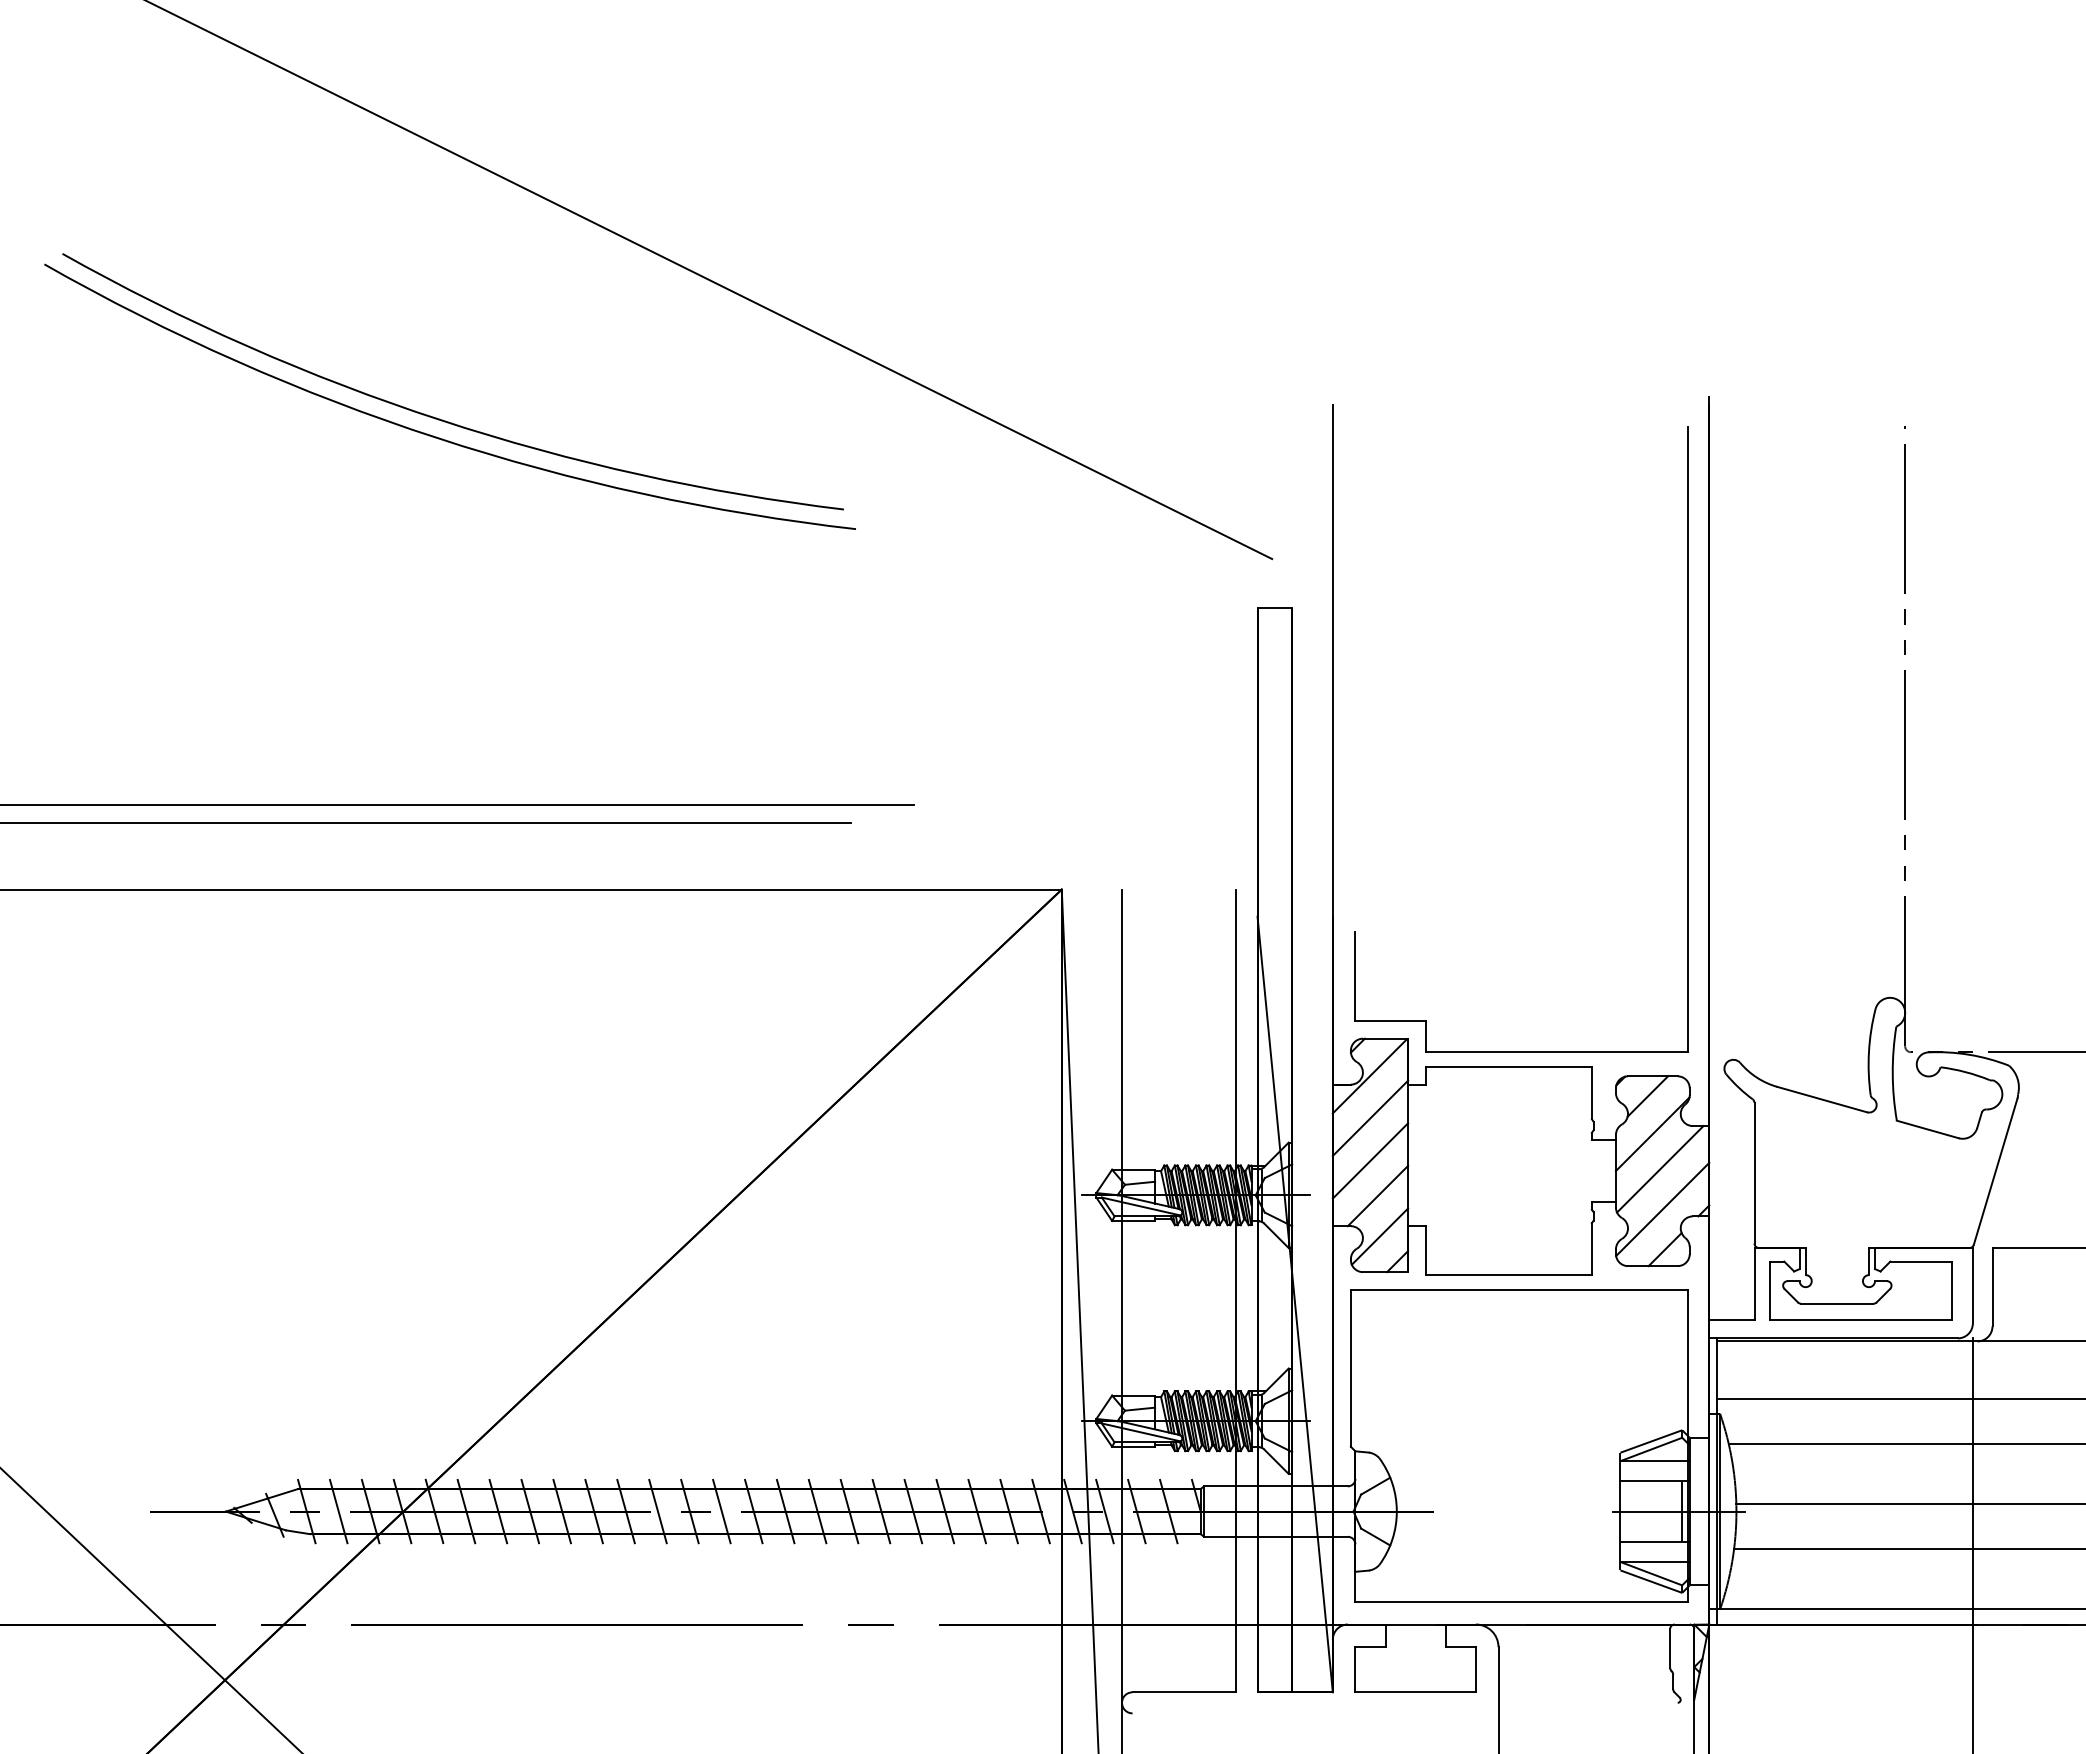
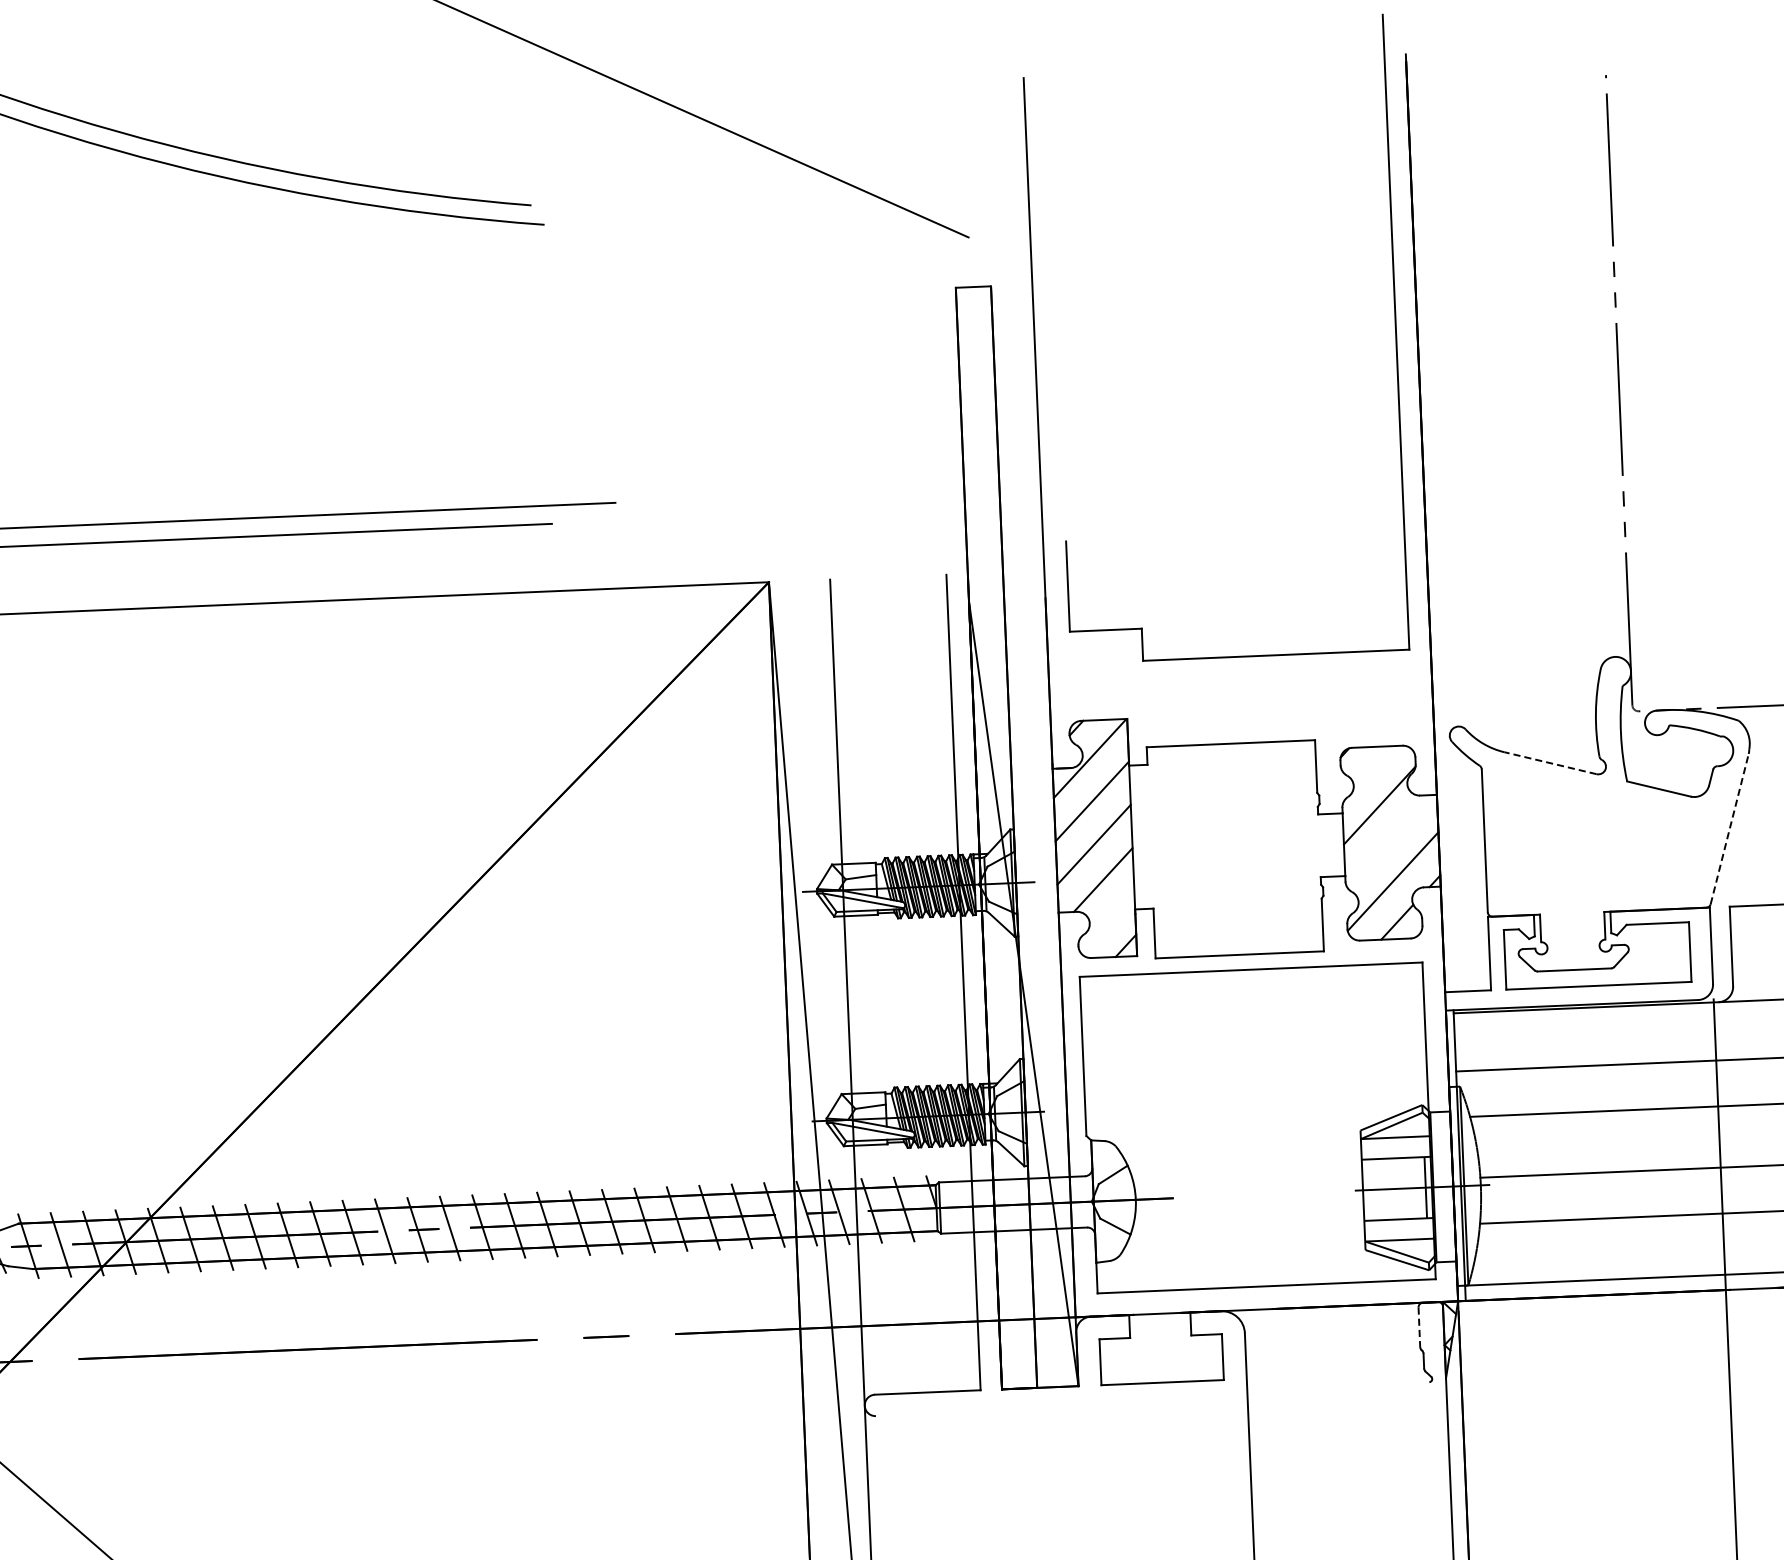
part: (1687, 739) -> (1395, 331), moved
line: (1647, 1096) -> (1372, 767), removed
line: (1822, 1099) -> (1550, 763), solid -> dashed
line: (1660, 1169) -> (1389, 841), removed
line: (1995, 1171) -> (1729, 828), solid -> dashed
line: (1379, 1236) -> (1106, 921), removed
line: (1670, 1648) -> (1419, 1327), solid -> dashed

